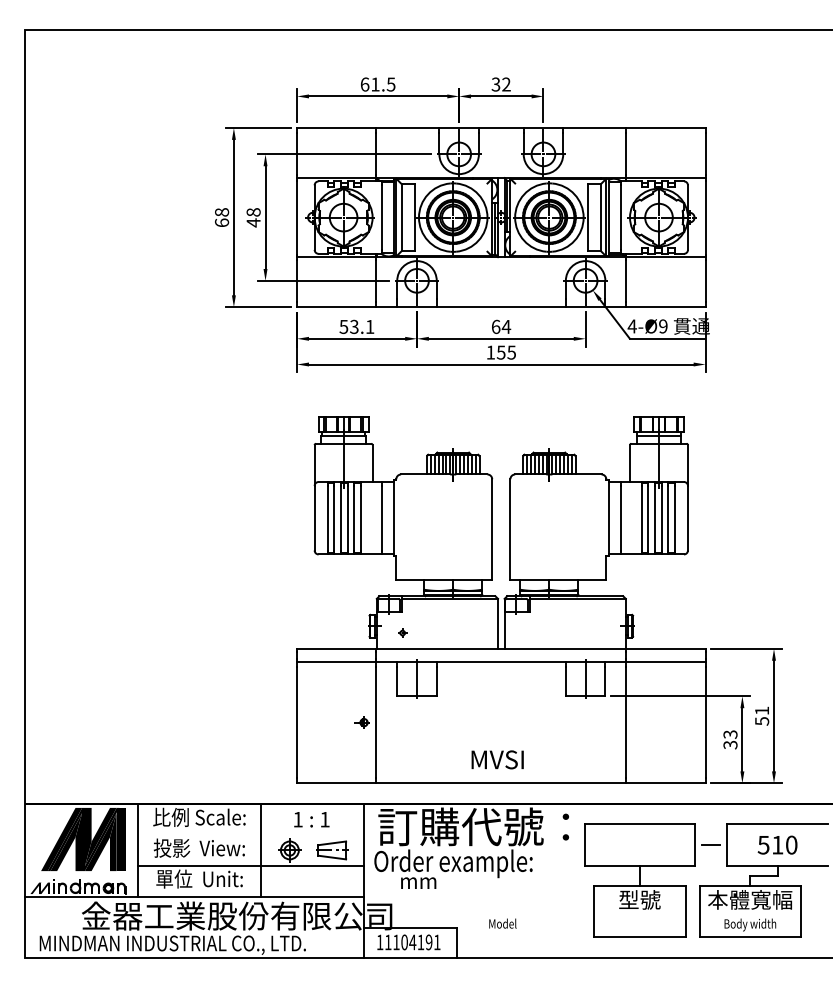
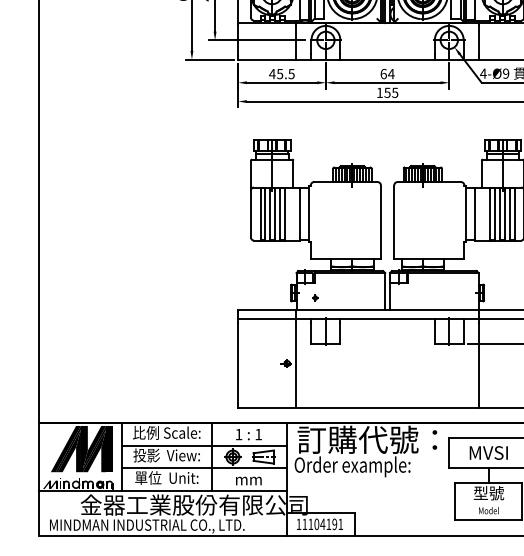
text: (356, 326) -> (281, 73), 53.1 -> 45.5
text: (497, 759) -> (488, 452), moved
line: (251, 835) -> (204, 446), added
text: (418, 882) -> (248, 480), moved
text: (502, 923) -> (488, 510), moved

